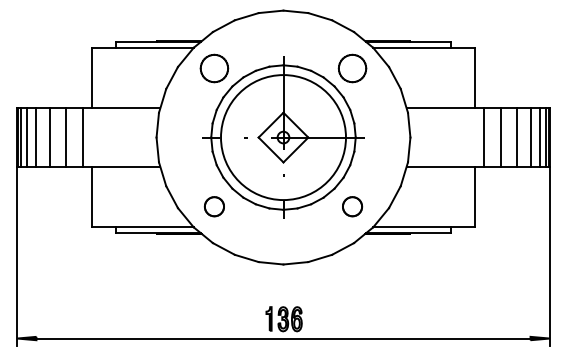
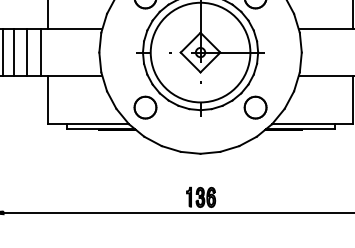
part: (214, 206) -> (145, 107), size x1.43
part: (352, 206) -> (255, 107), size x1.43

